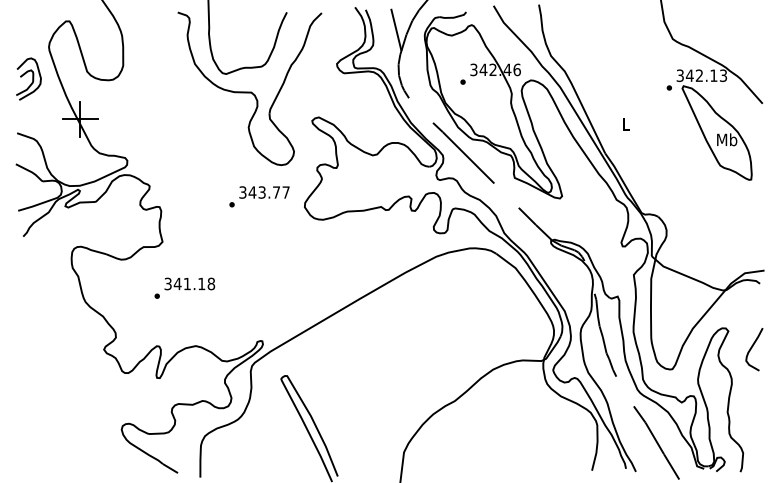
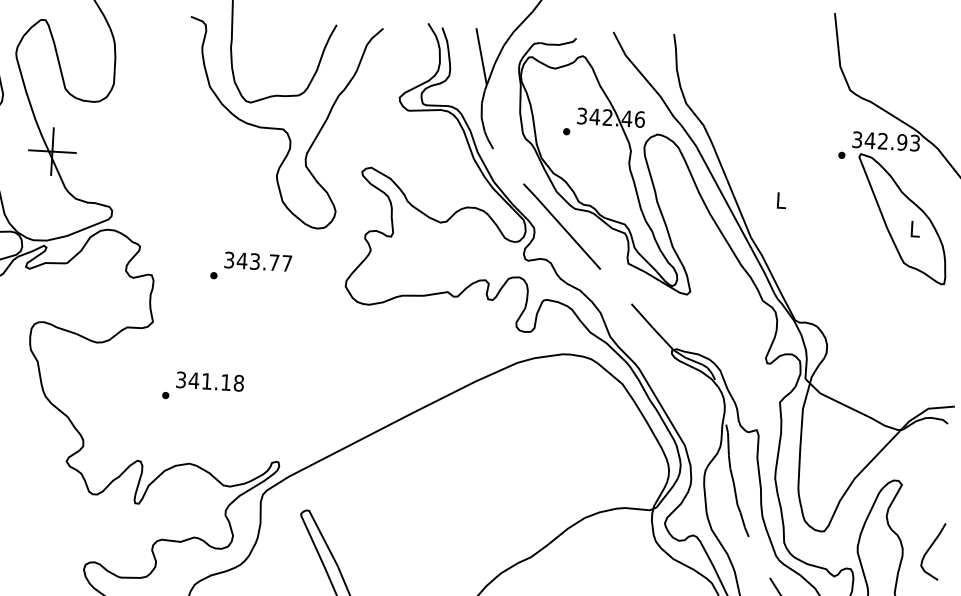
text: (713, 75) -> (901, 142), 342.13 -> 342.93
text: (727, 139) -> (915, 228), Mb -> L
text: (259, 196) -> (251, 266), moved
text: (184, 287) -> (202, 385), moved
curve: (752, 348) -> (930, 549), moved

